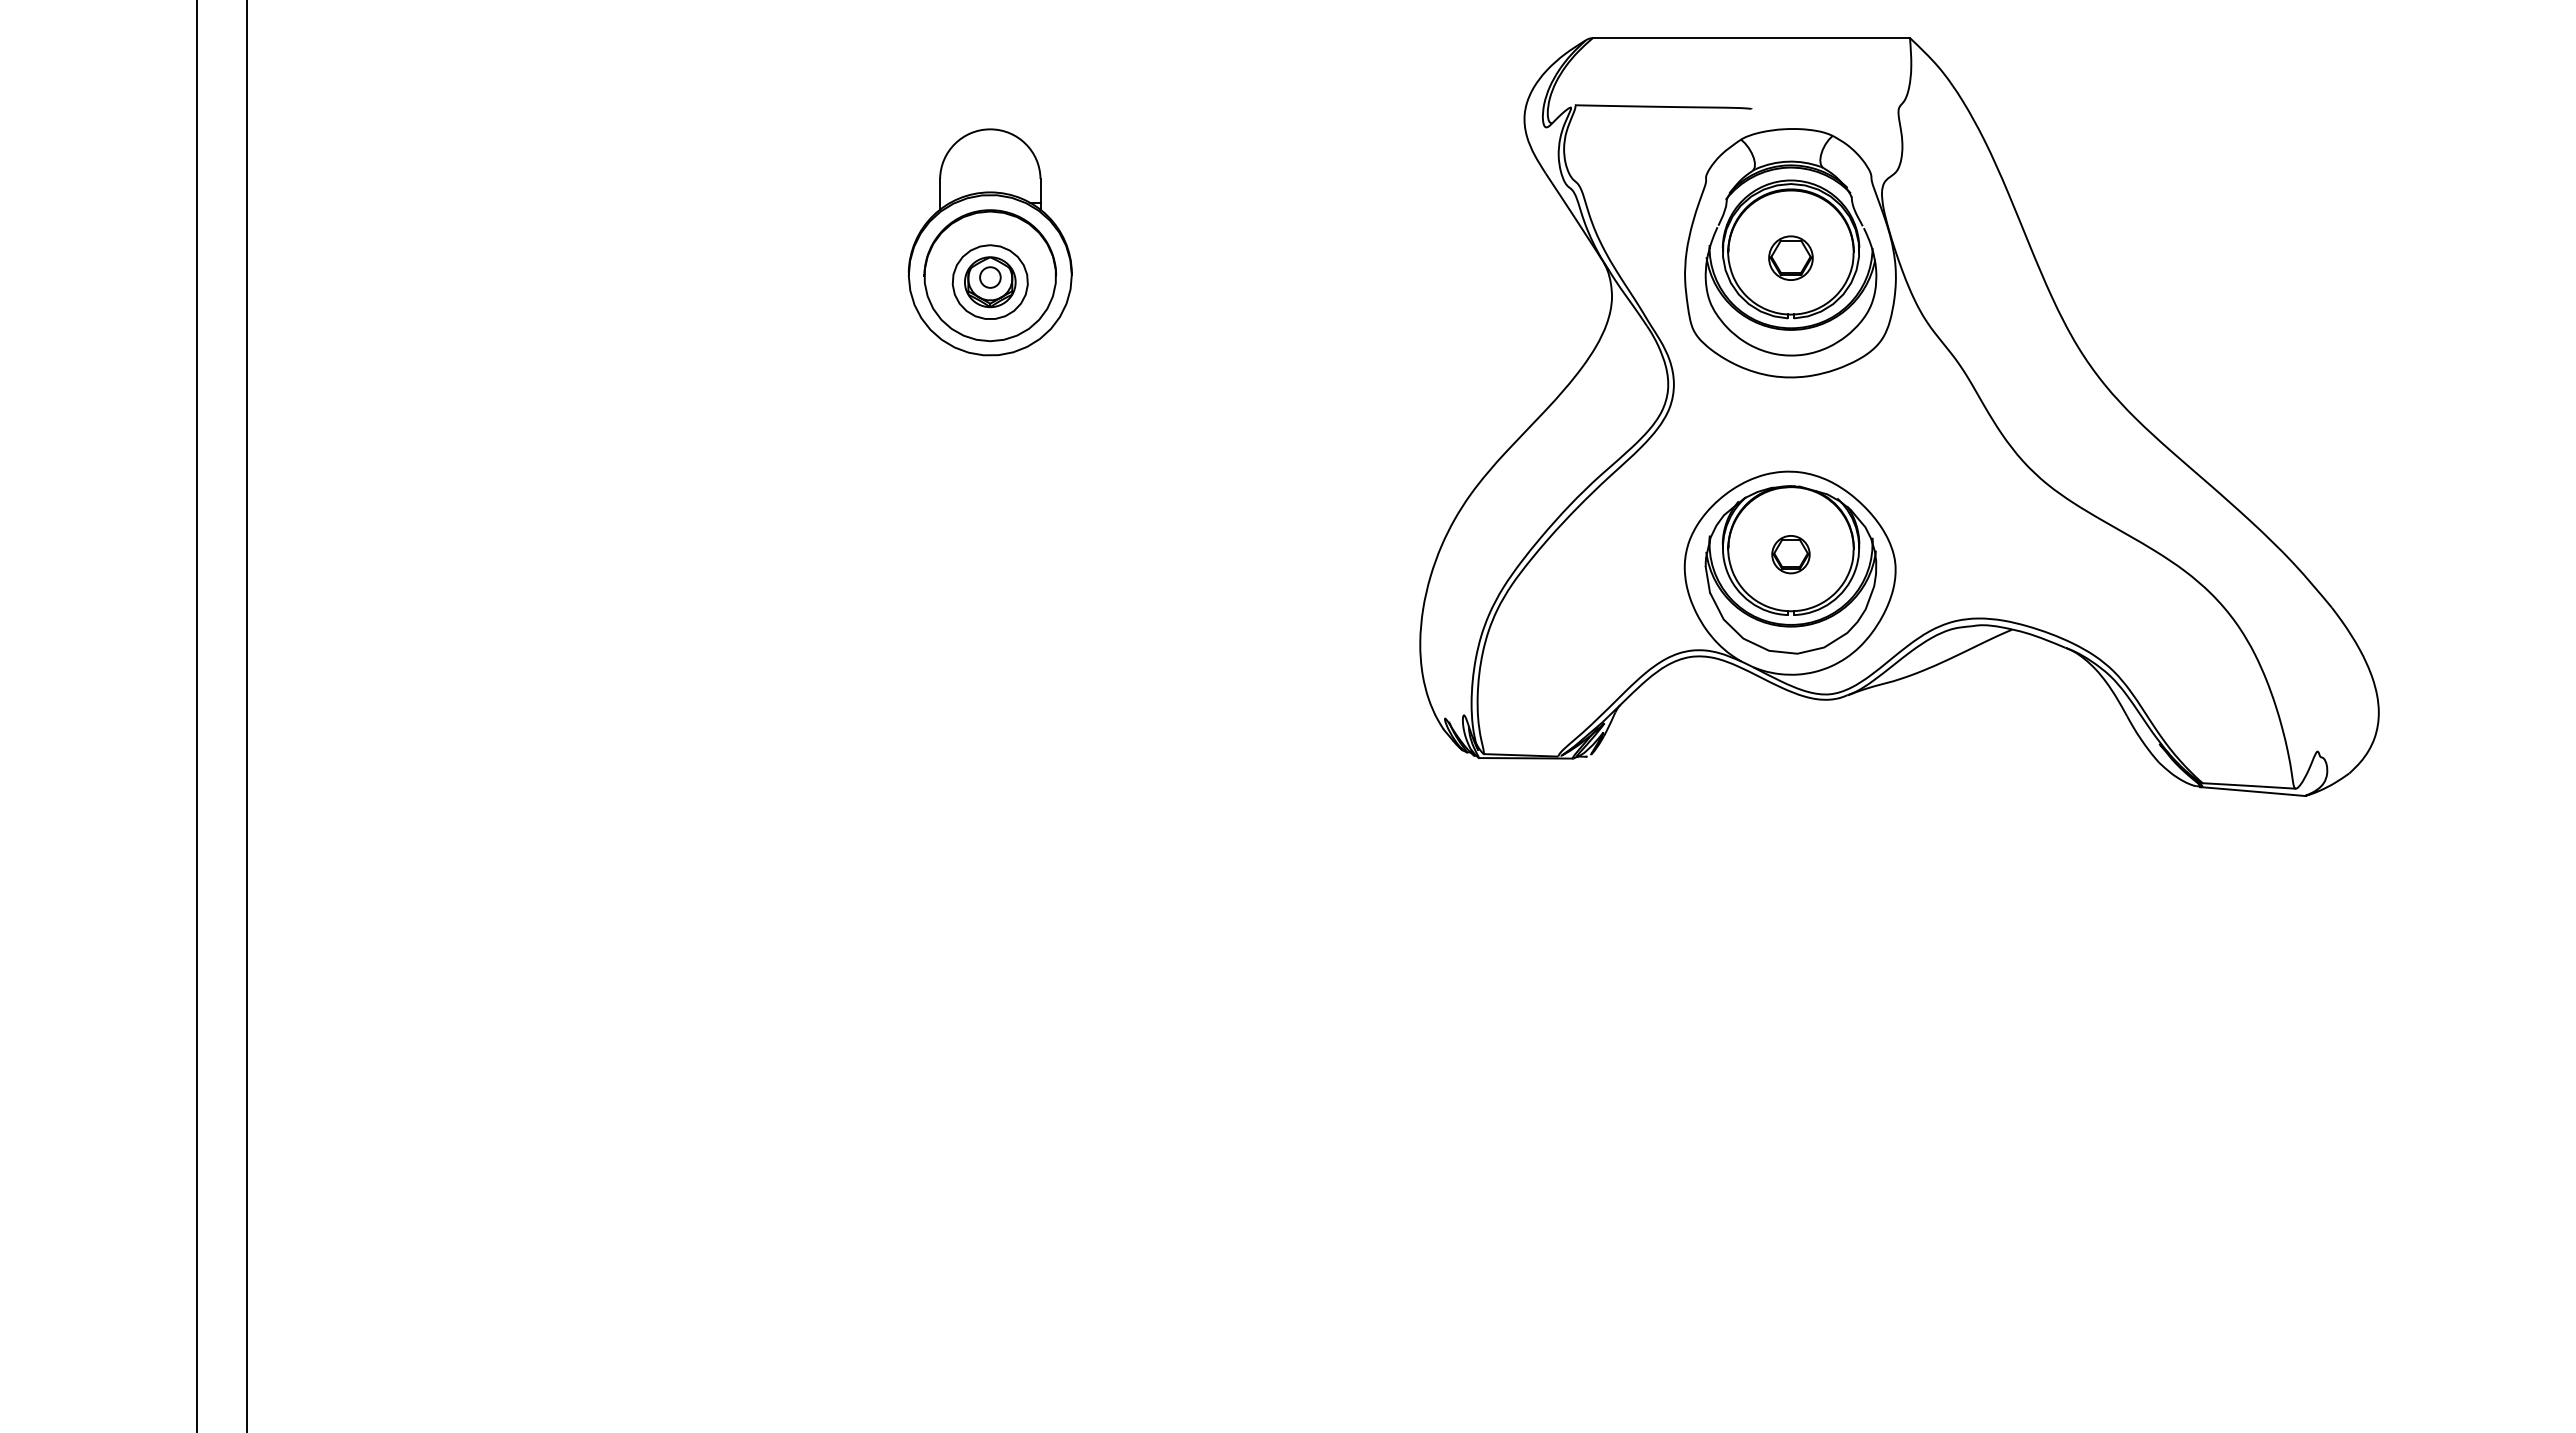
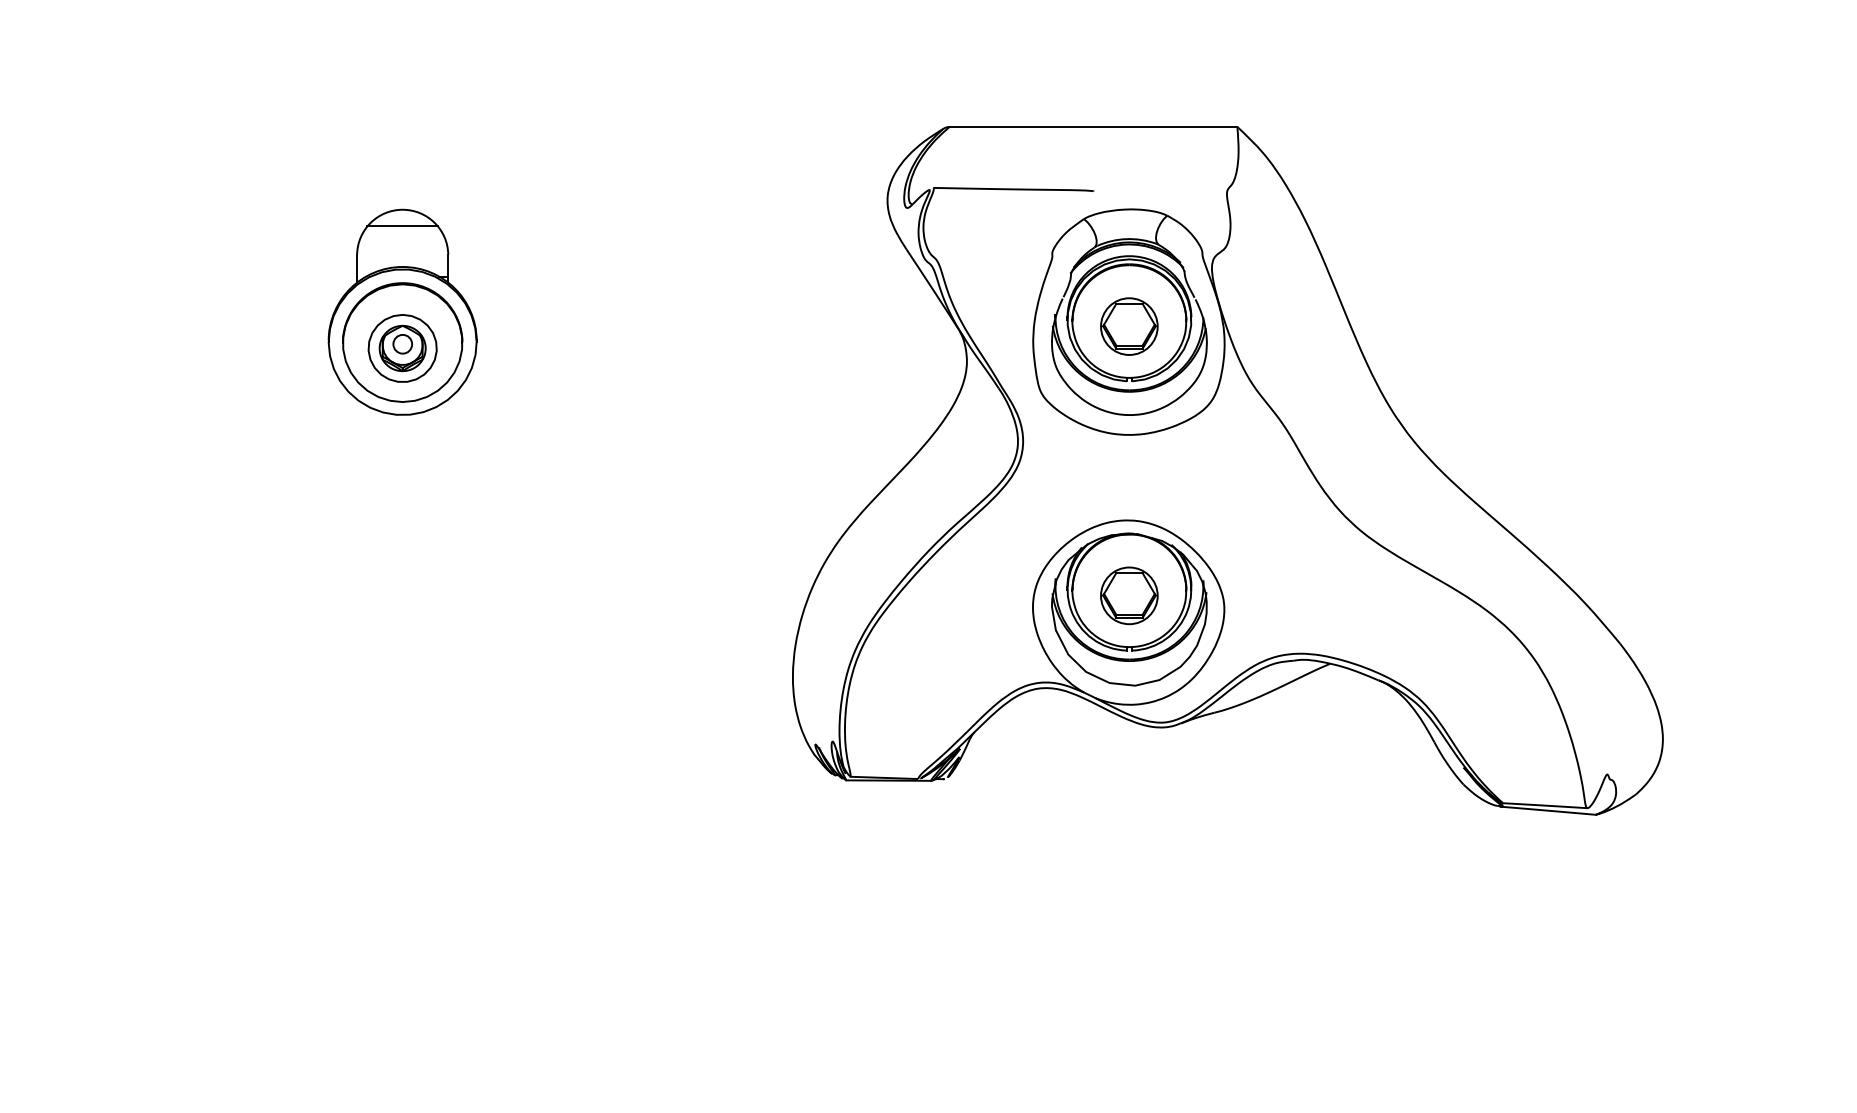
line: (990, 147) -> (402, 226), added
part: (1790, 258) -> (1128, 326), size x1.43
part: (1790, 554) -> (1128, 595), size x1.67

